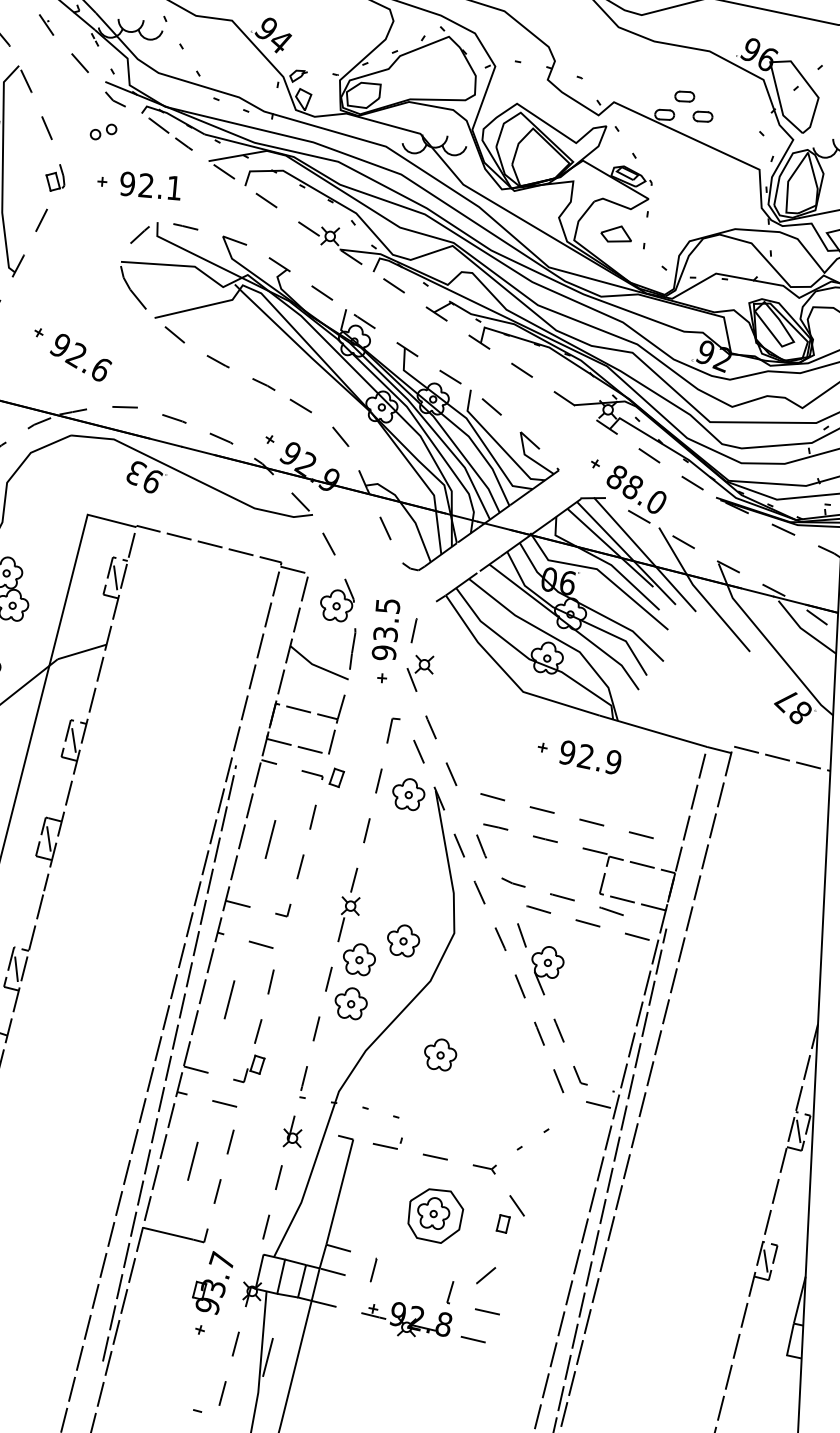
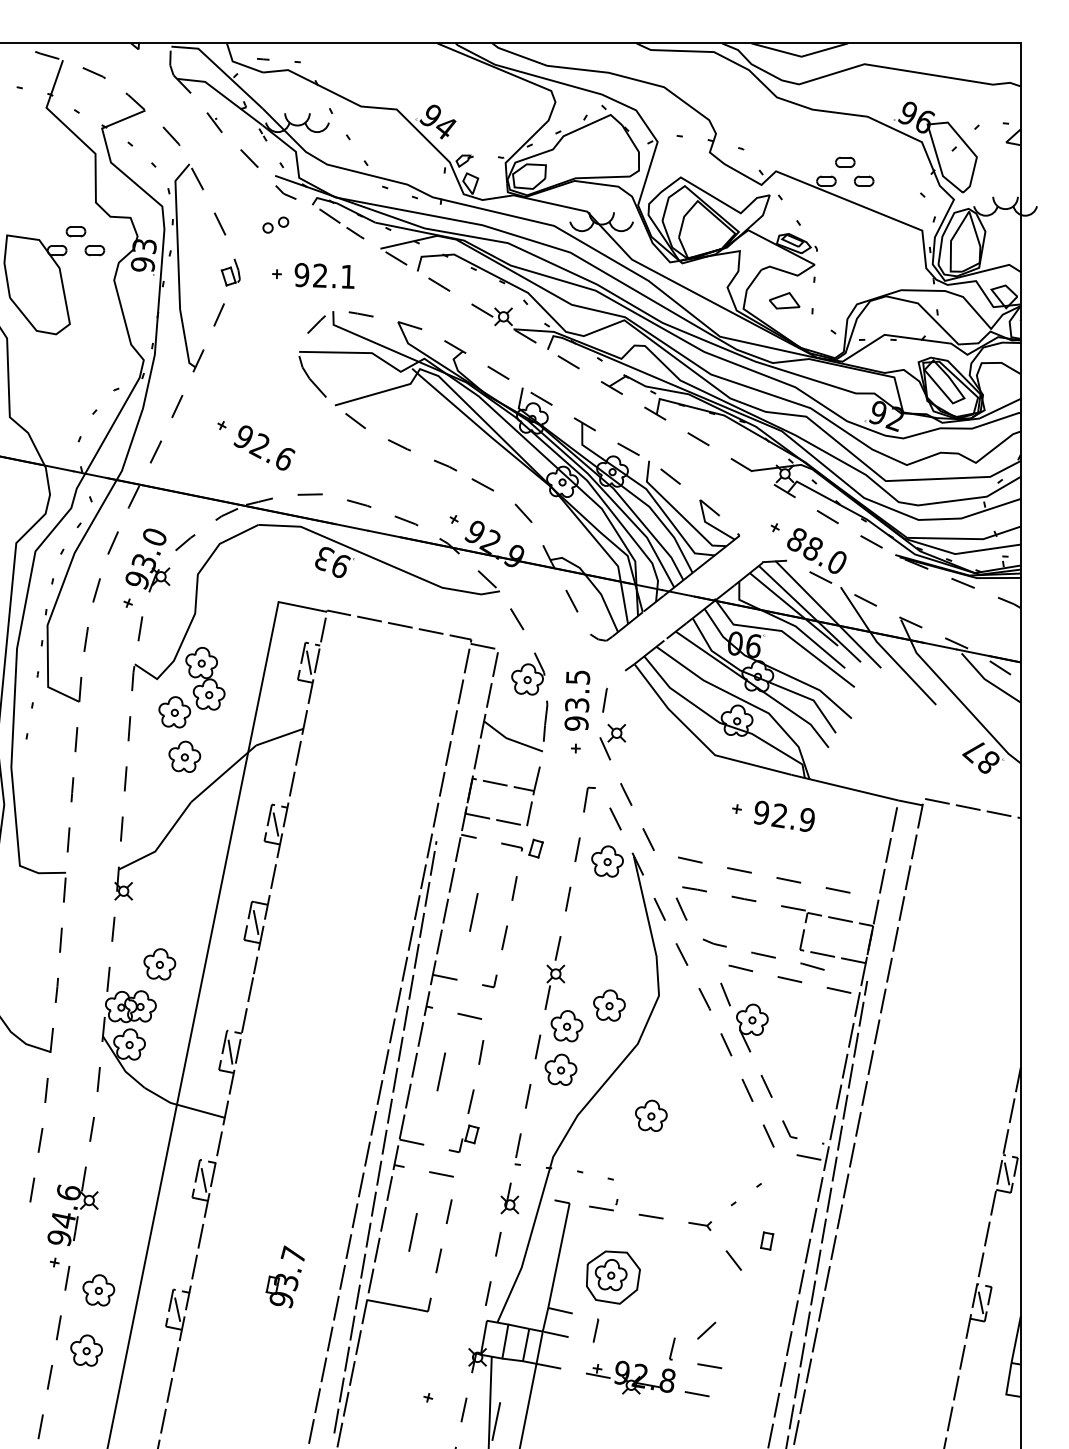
part: (435, 1216) -> (613, 1277), moved
part: (503, 1223) -> (767, 1240), moved
part: (211, 1282) -> (284, 1276), moved

